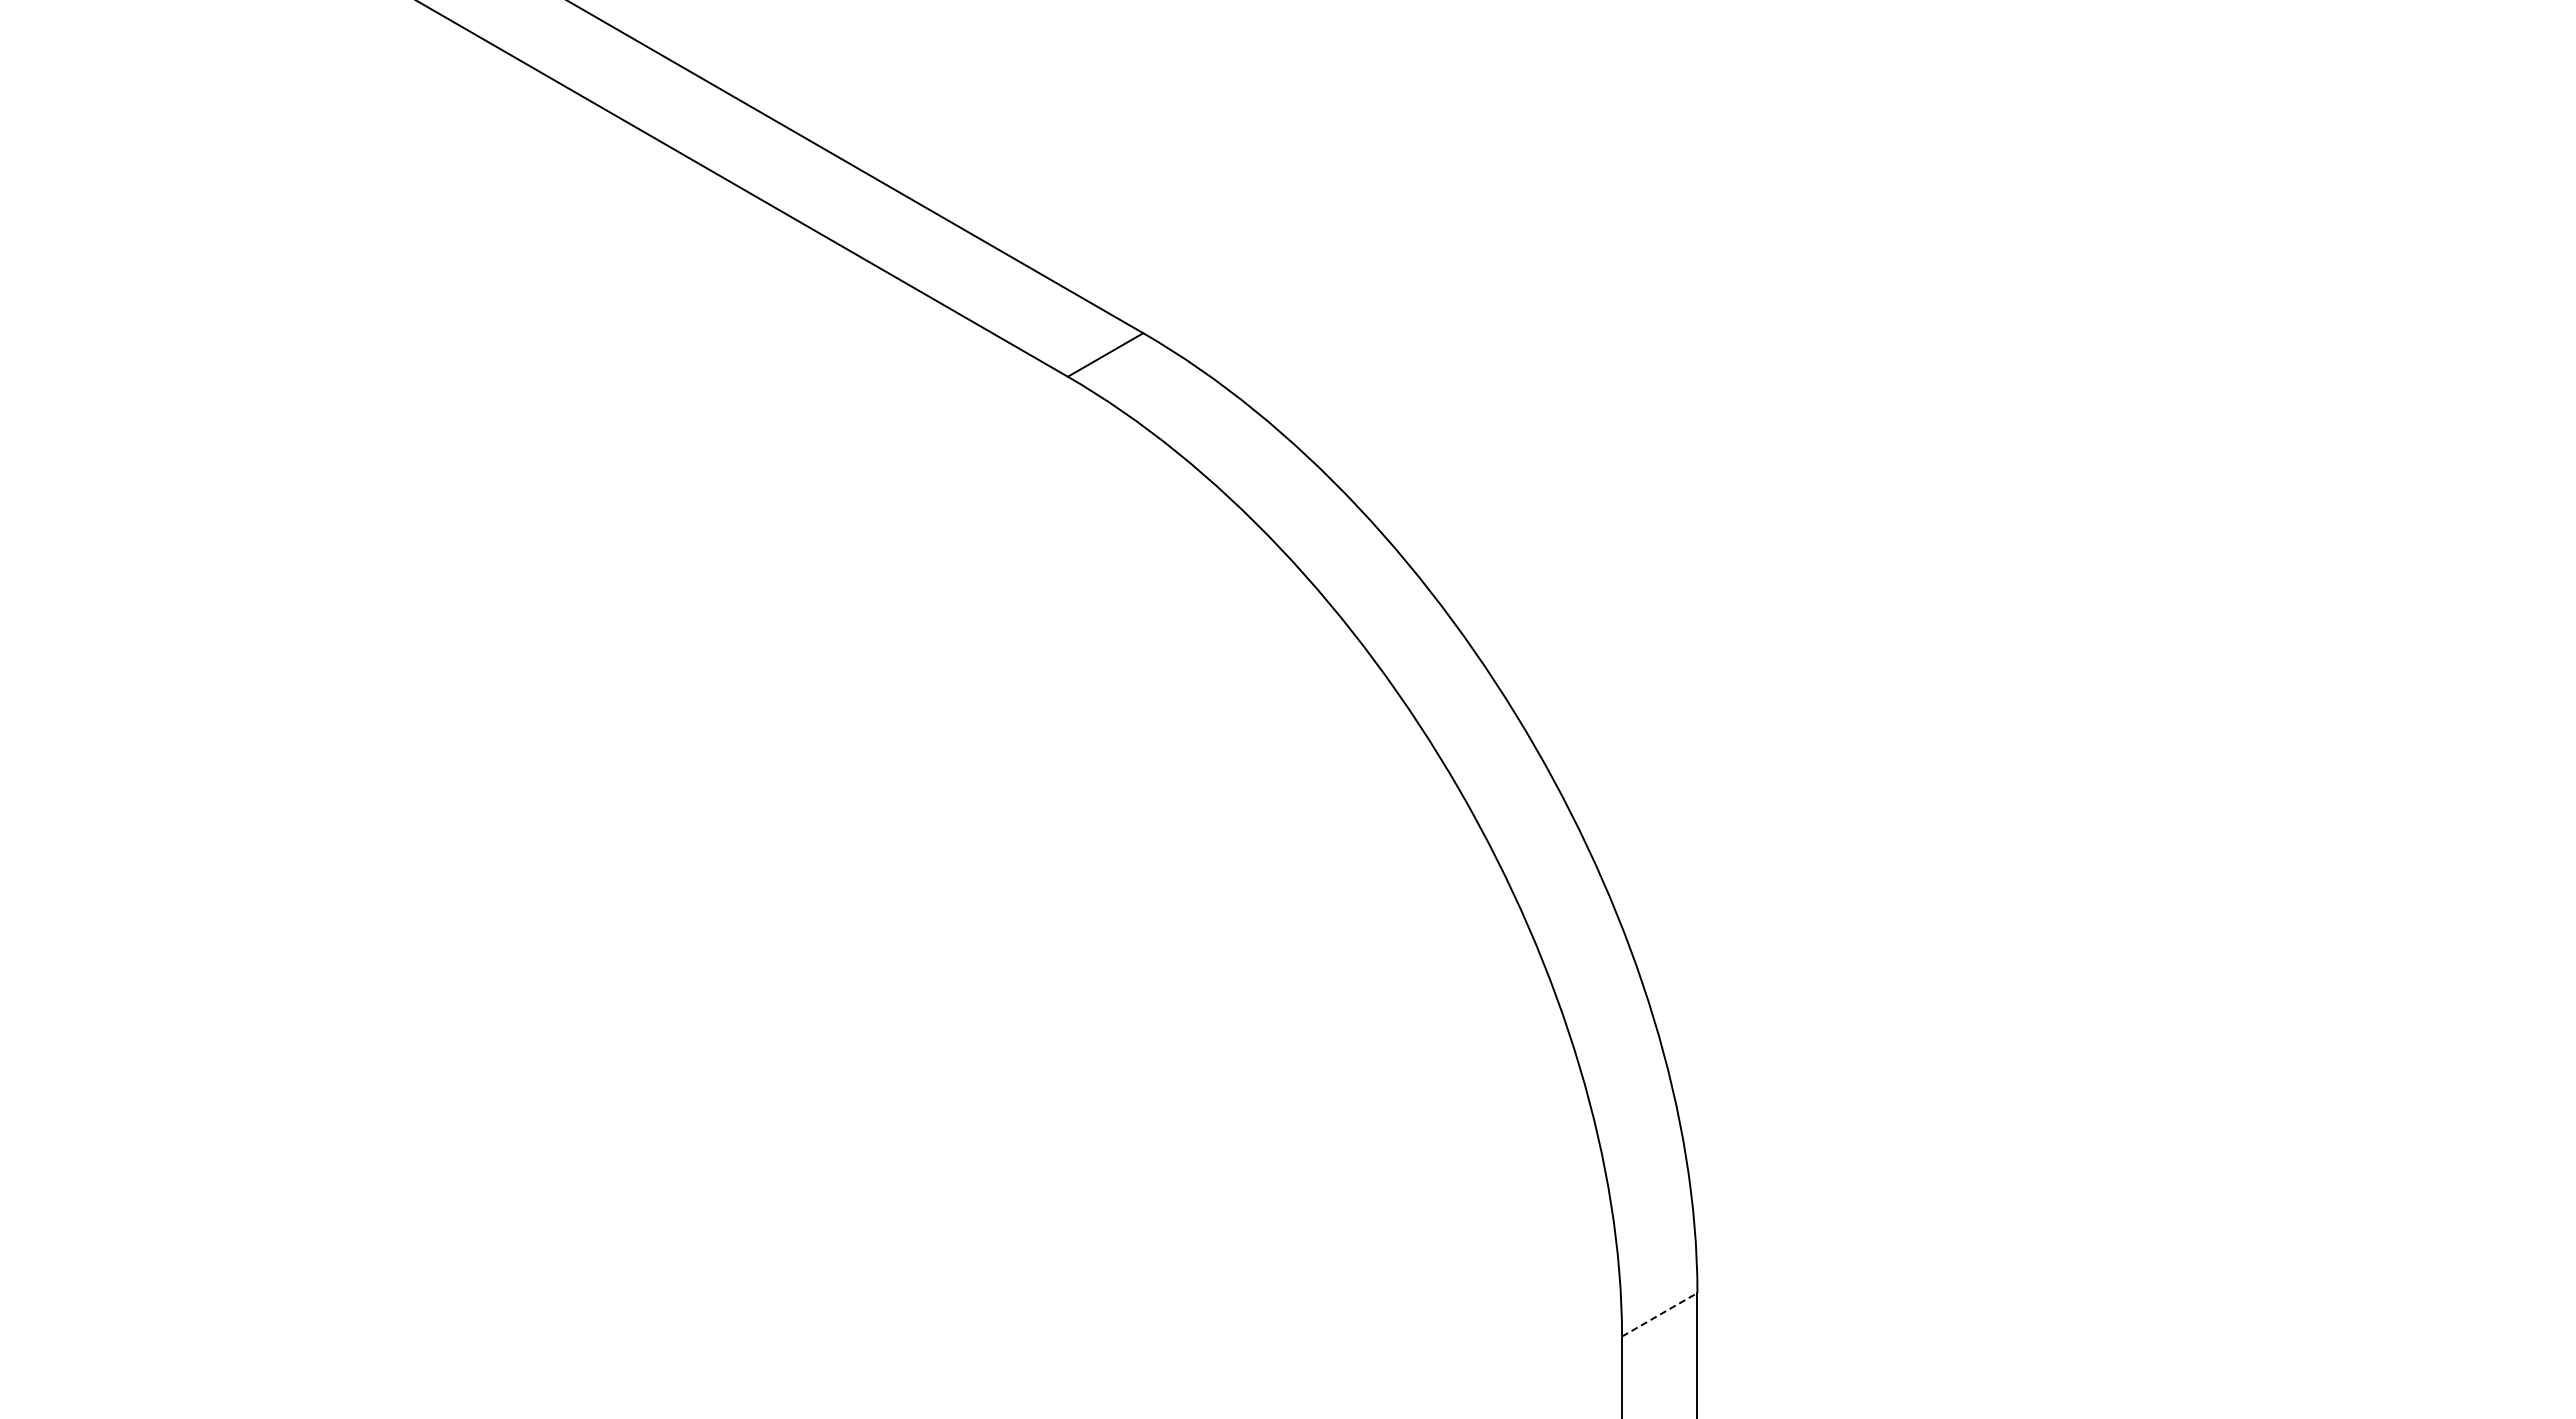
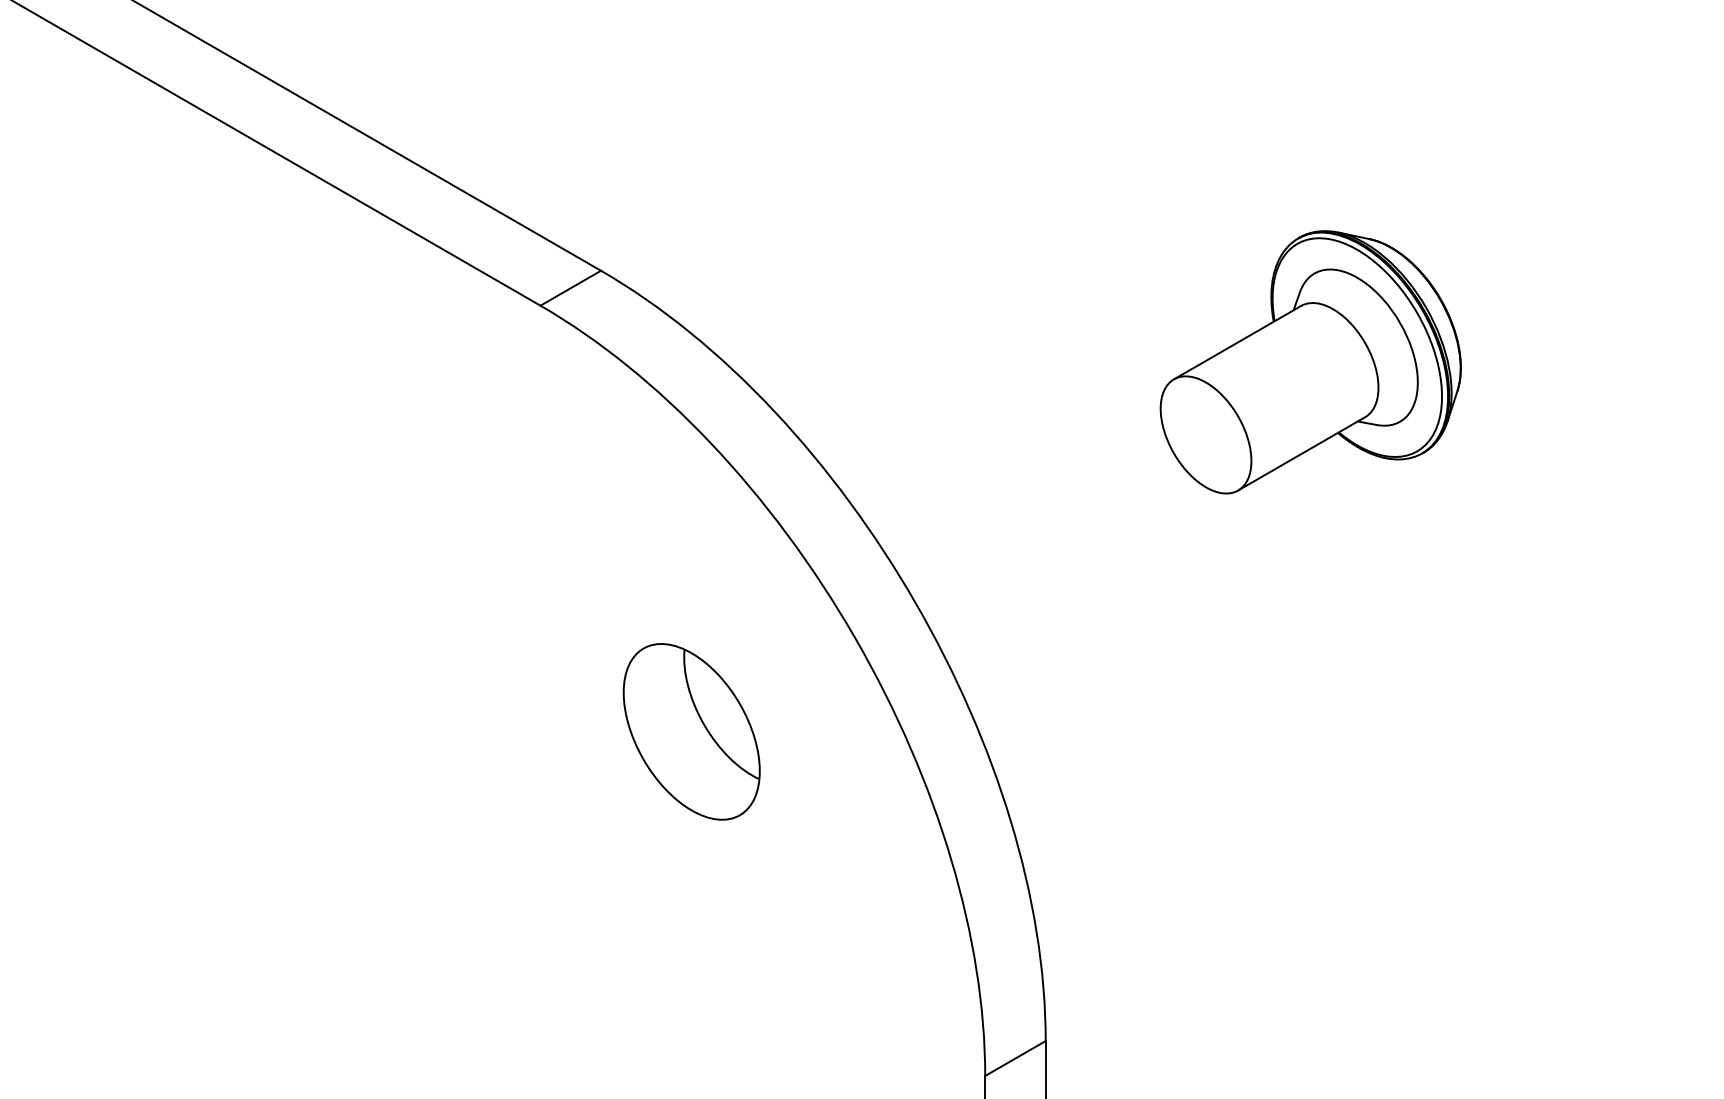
part: (2027, 446) -> (1310, 361), added
part: (1255, 907) -> (691, 731), added
line: (1659, 1314) -> (1015, 1058), dashed -> solid

